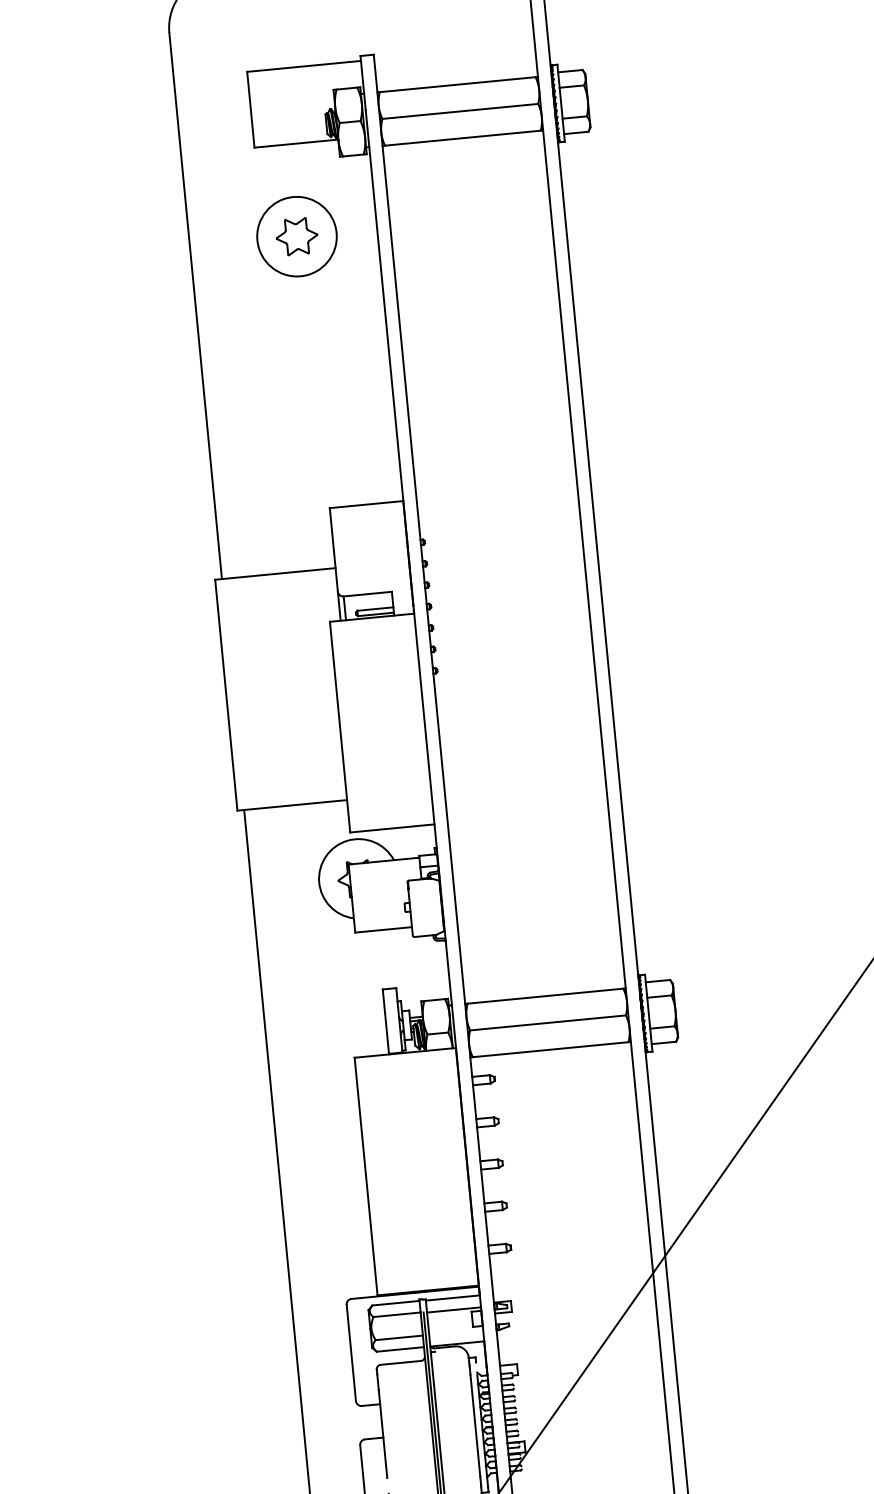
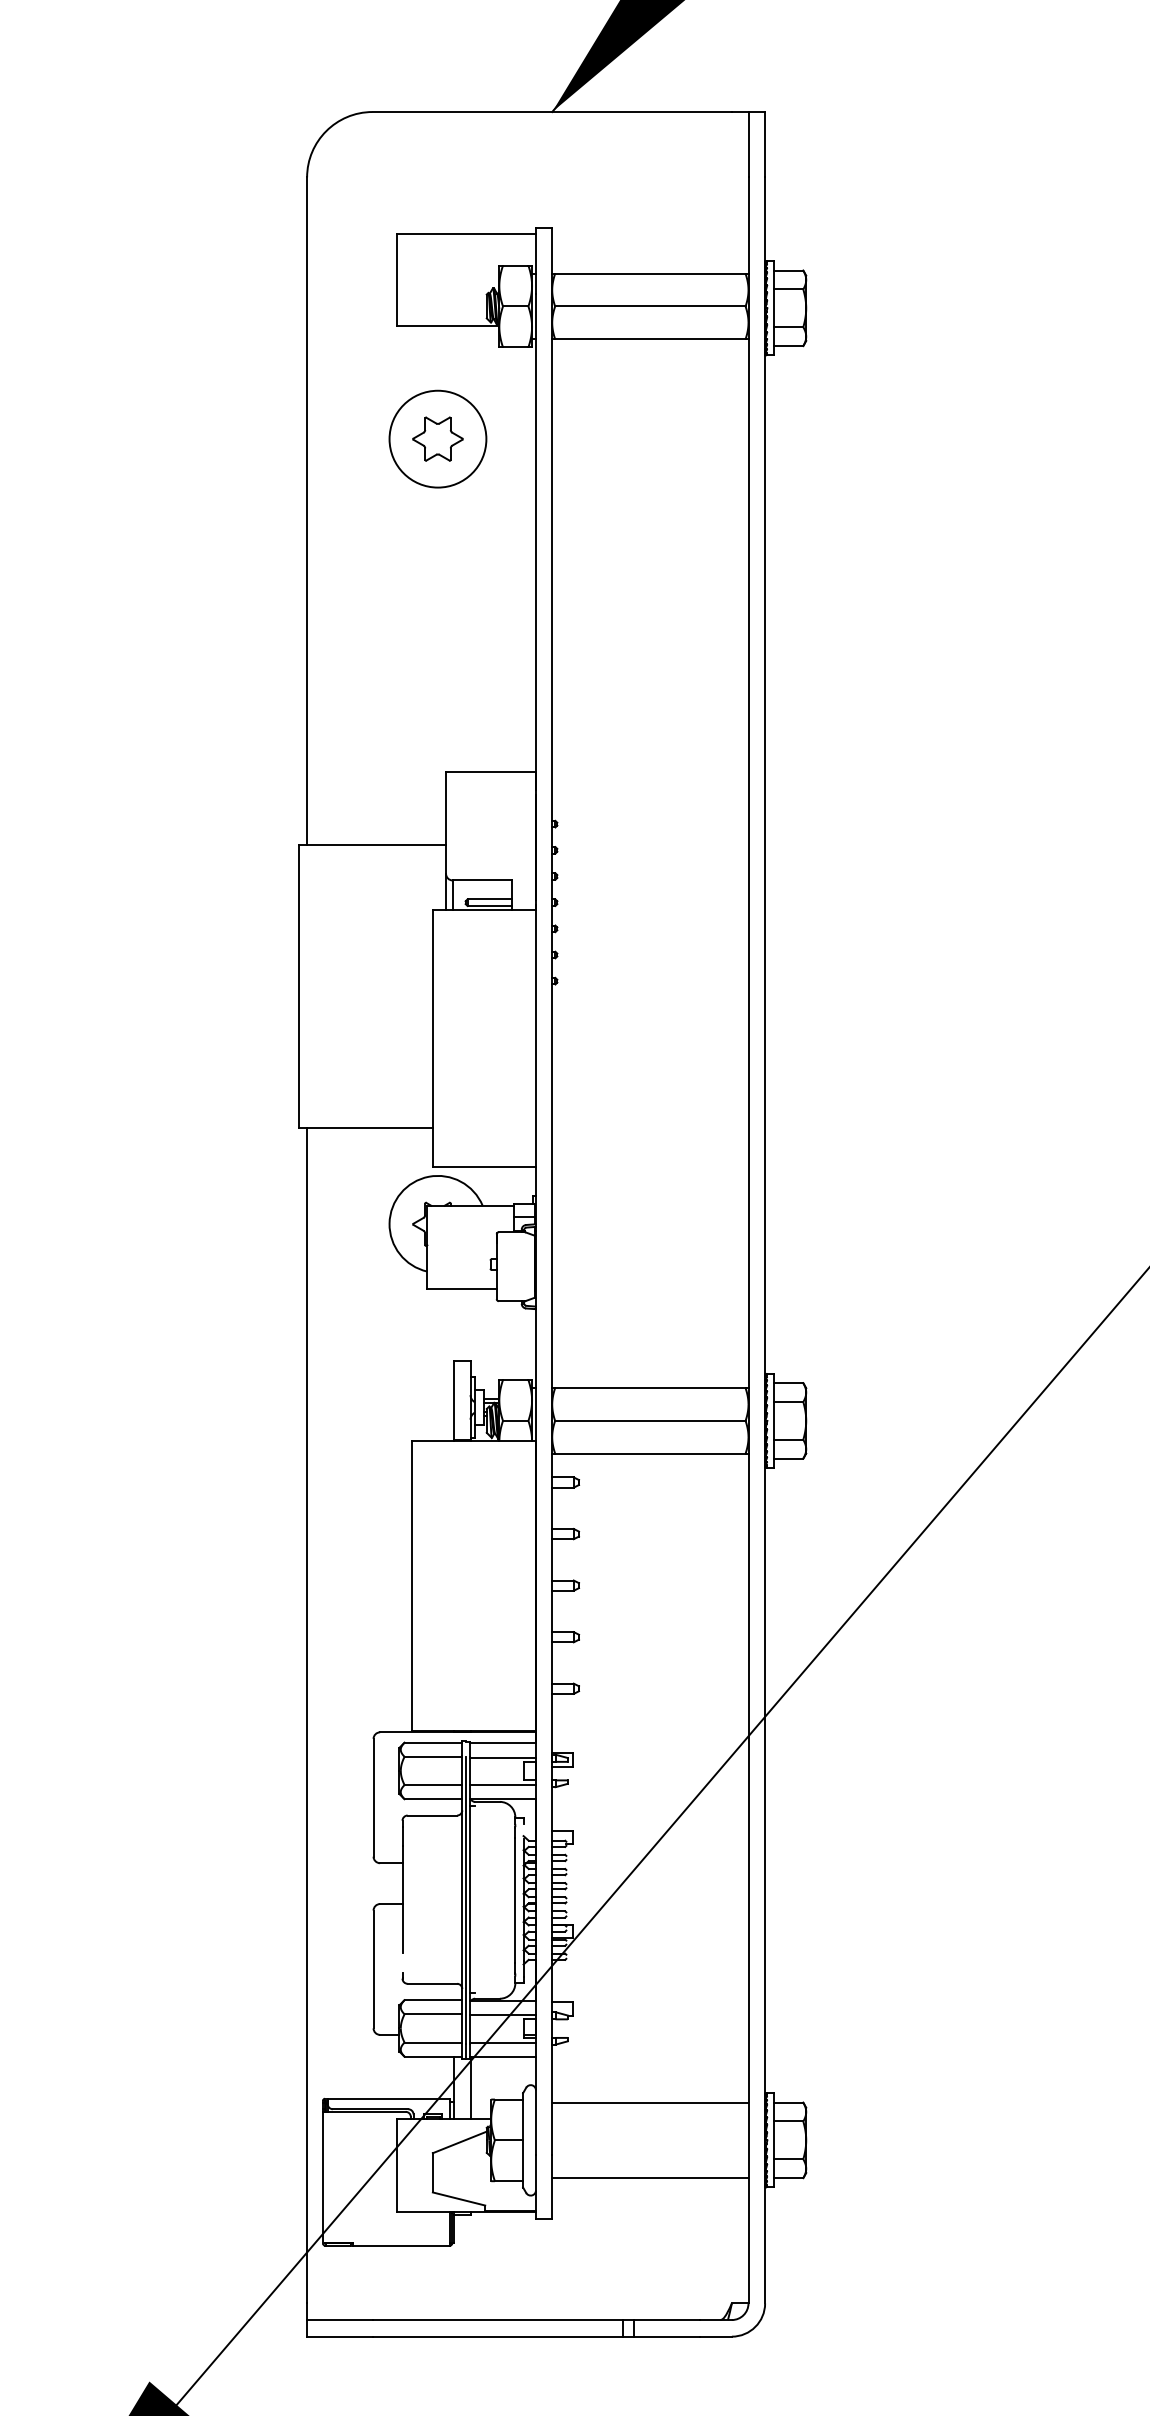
line: (455, 1332) -> (502, 1785), added

